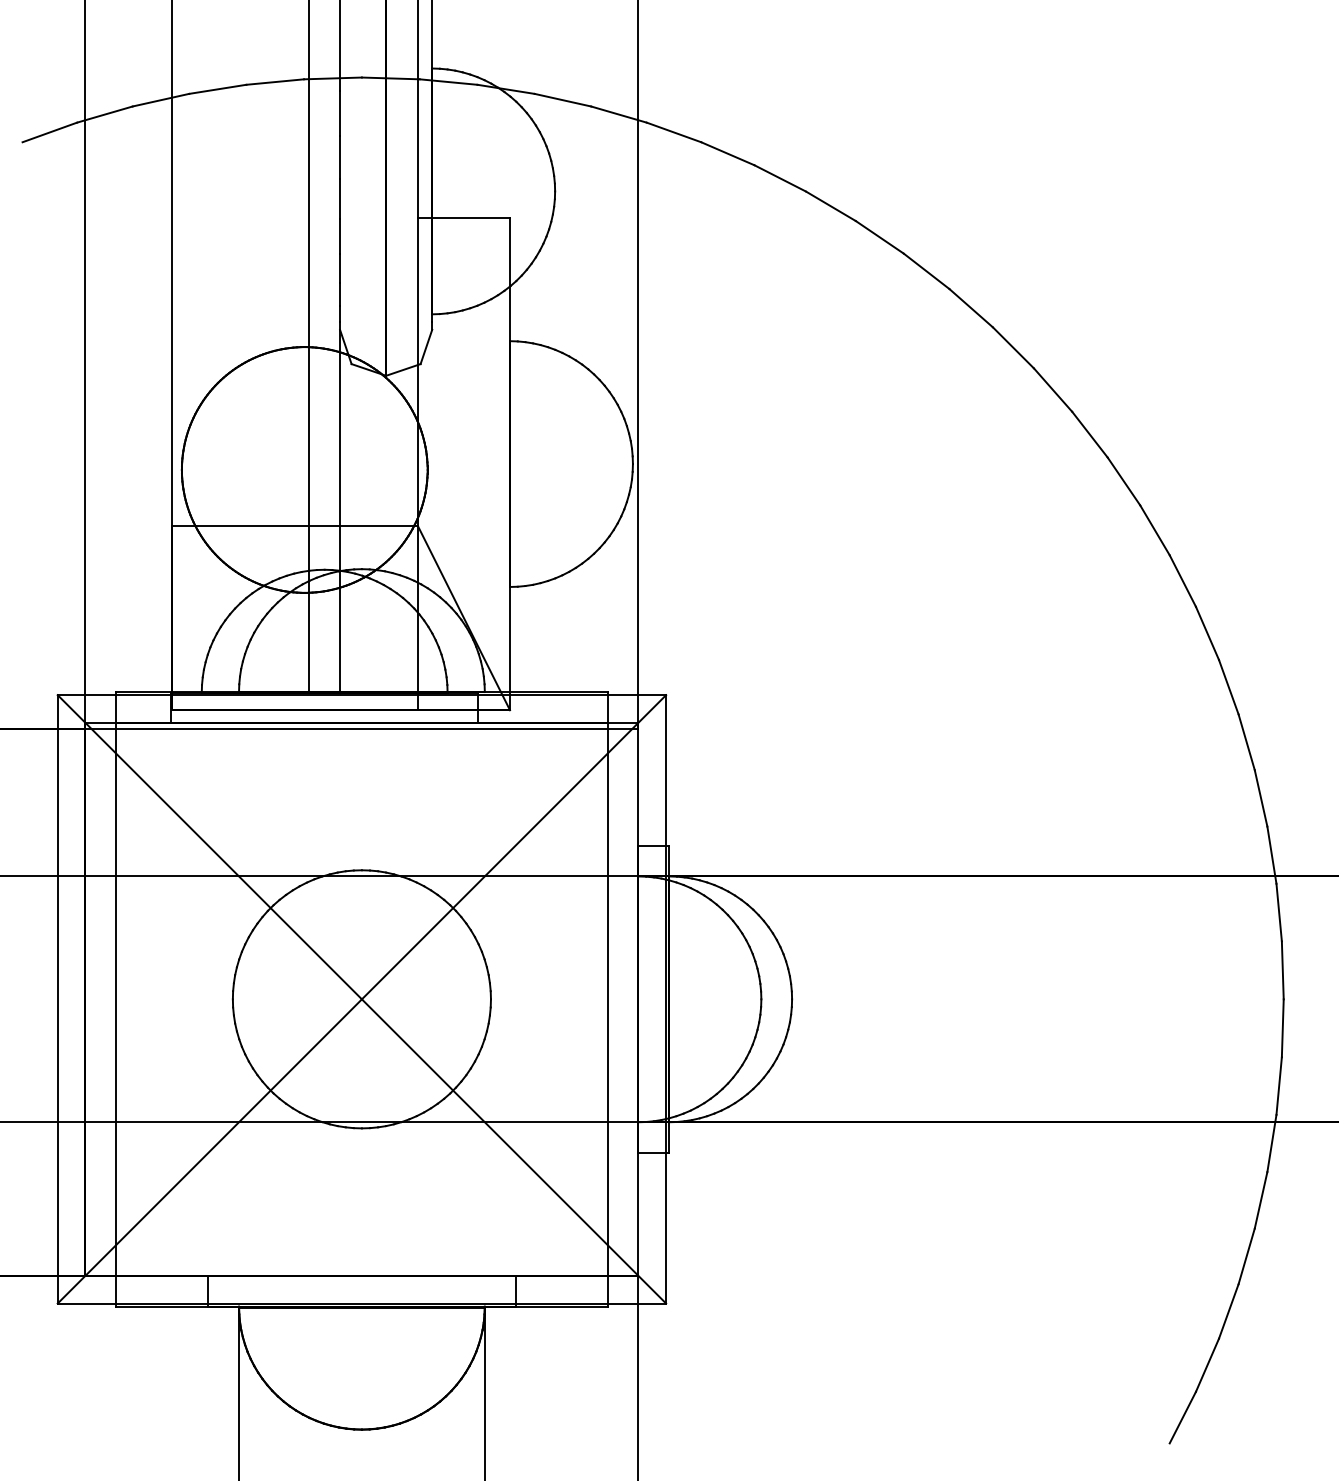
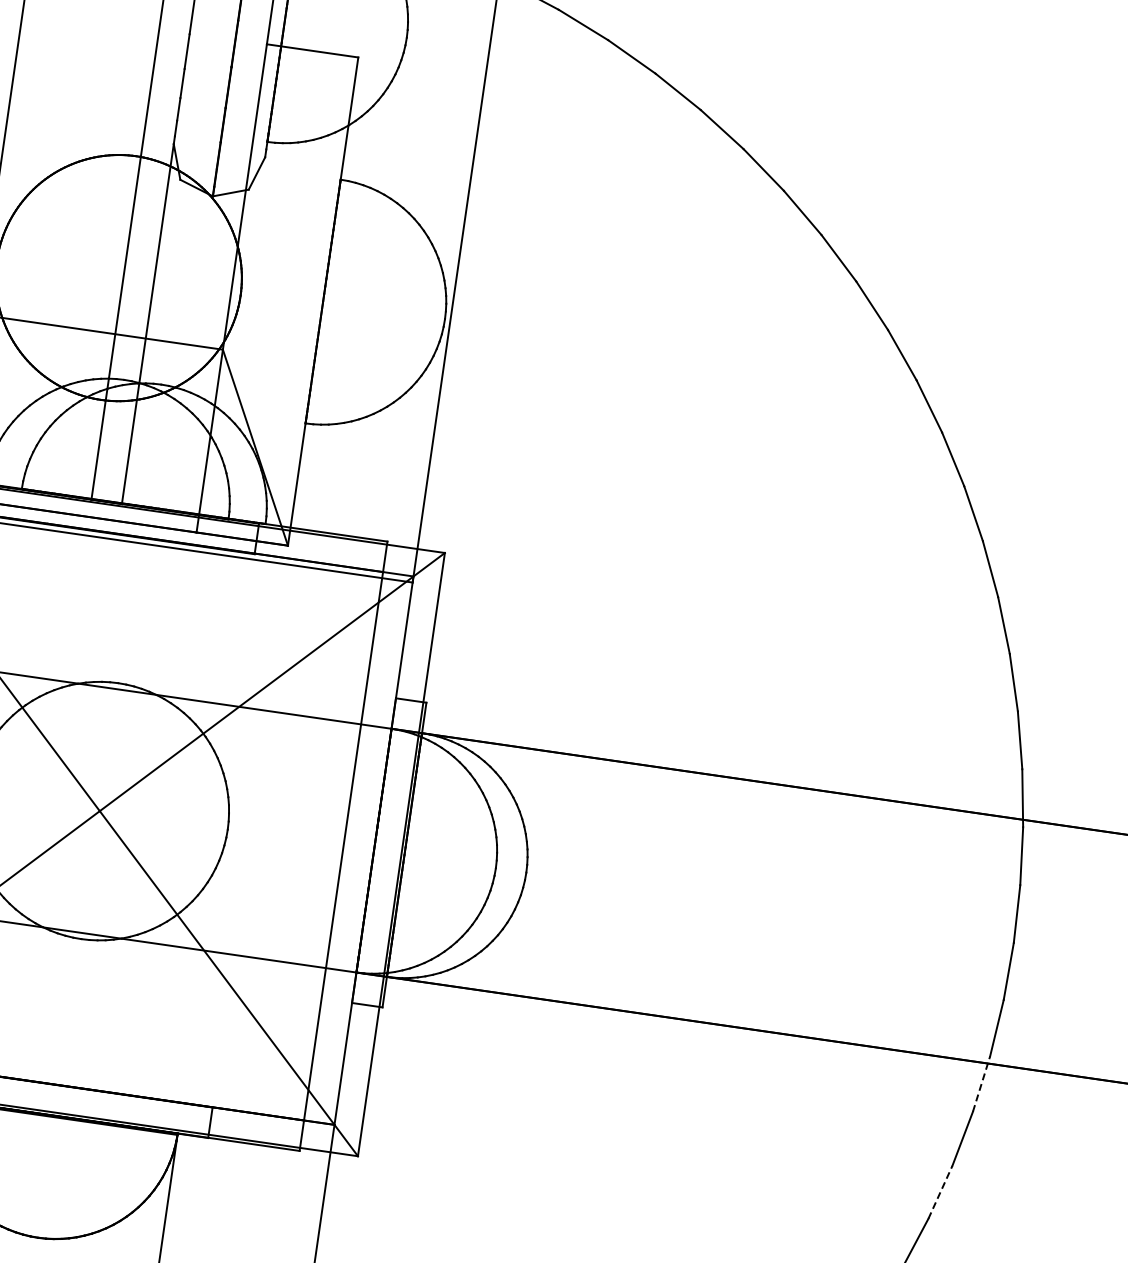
line: (1271, 1143) -> (981, 1084), solid -> dashed
line: (1246, 1256) -> (940, 1192), solid -> dashed

